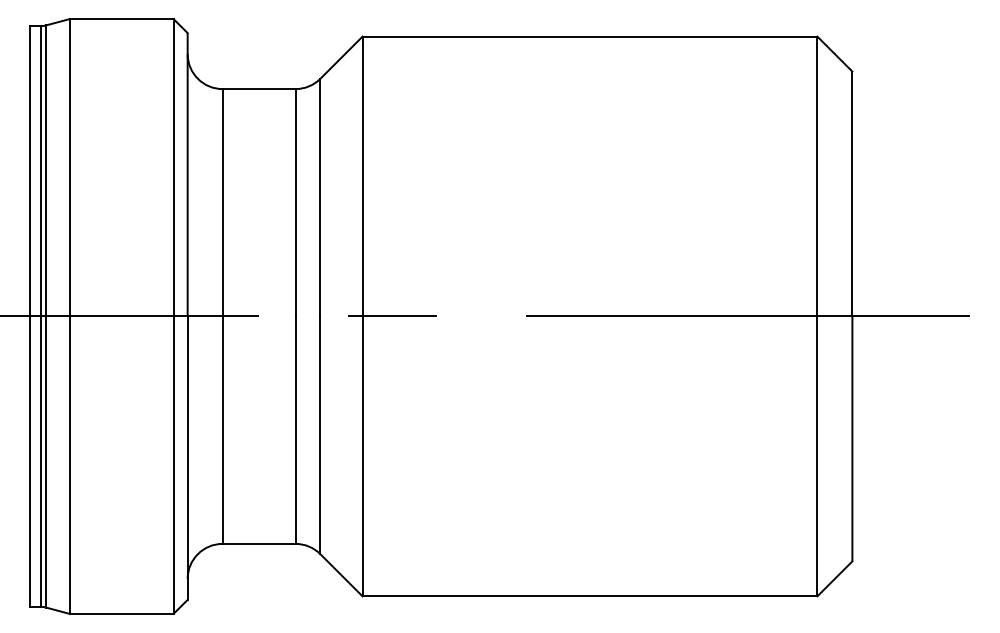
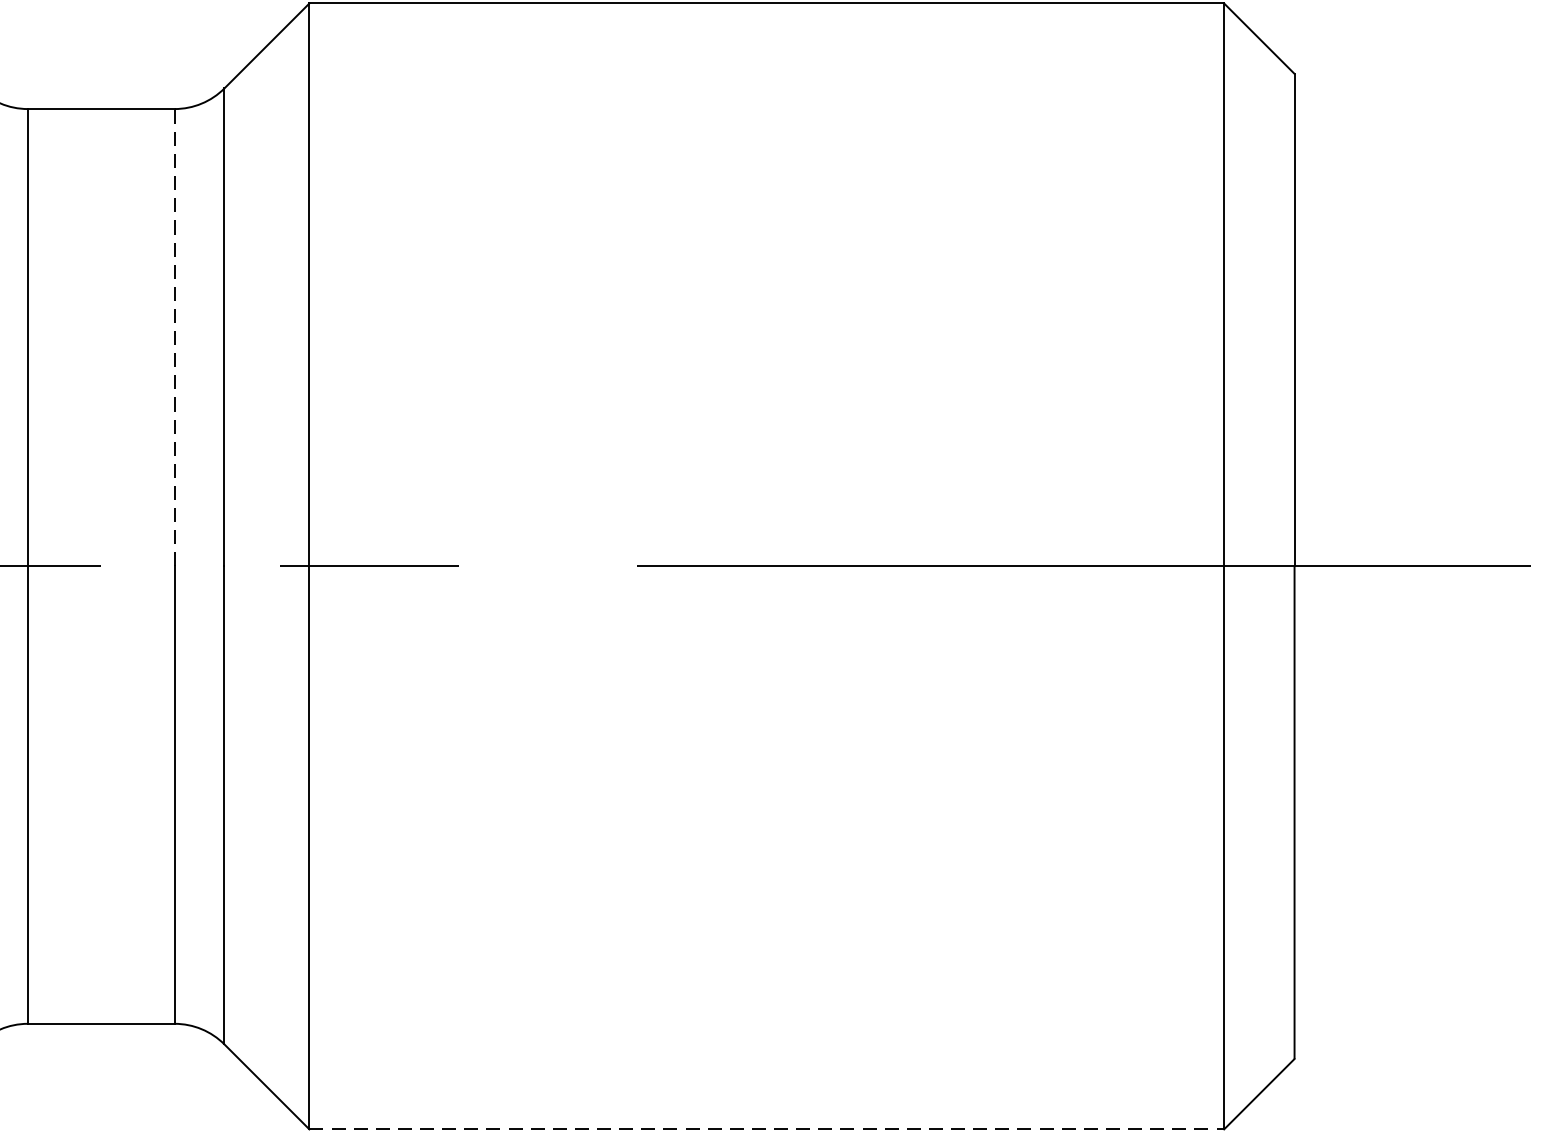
line: (295, 202) -> (174, 337), solid -> dashed
line: (590, 596) -> (767, 1129), solid -> dashed

